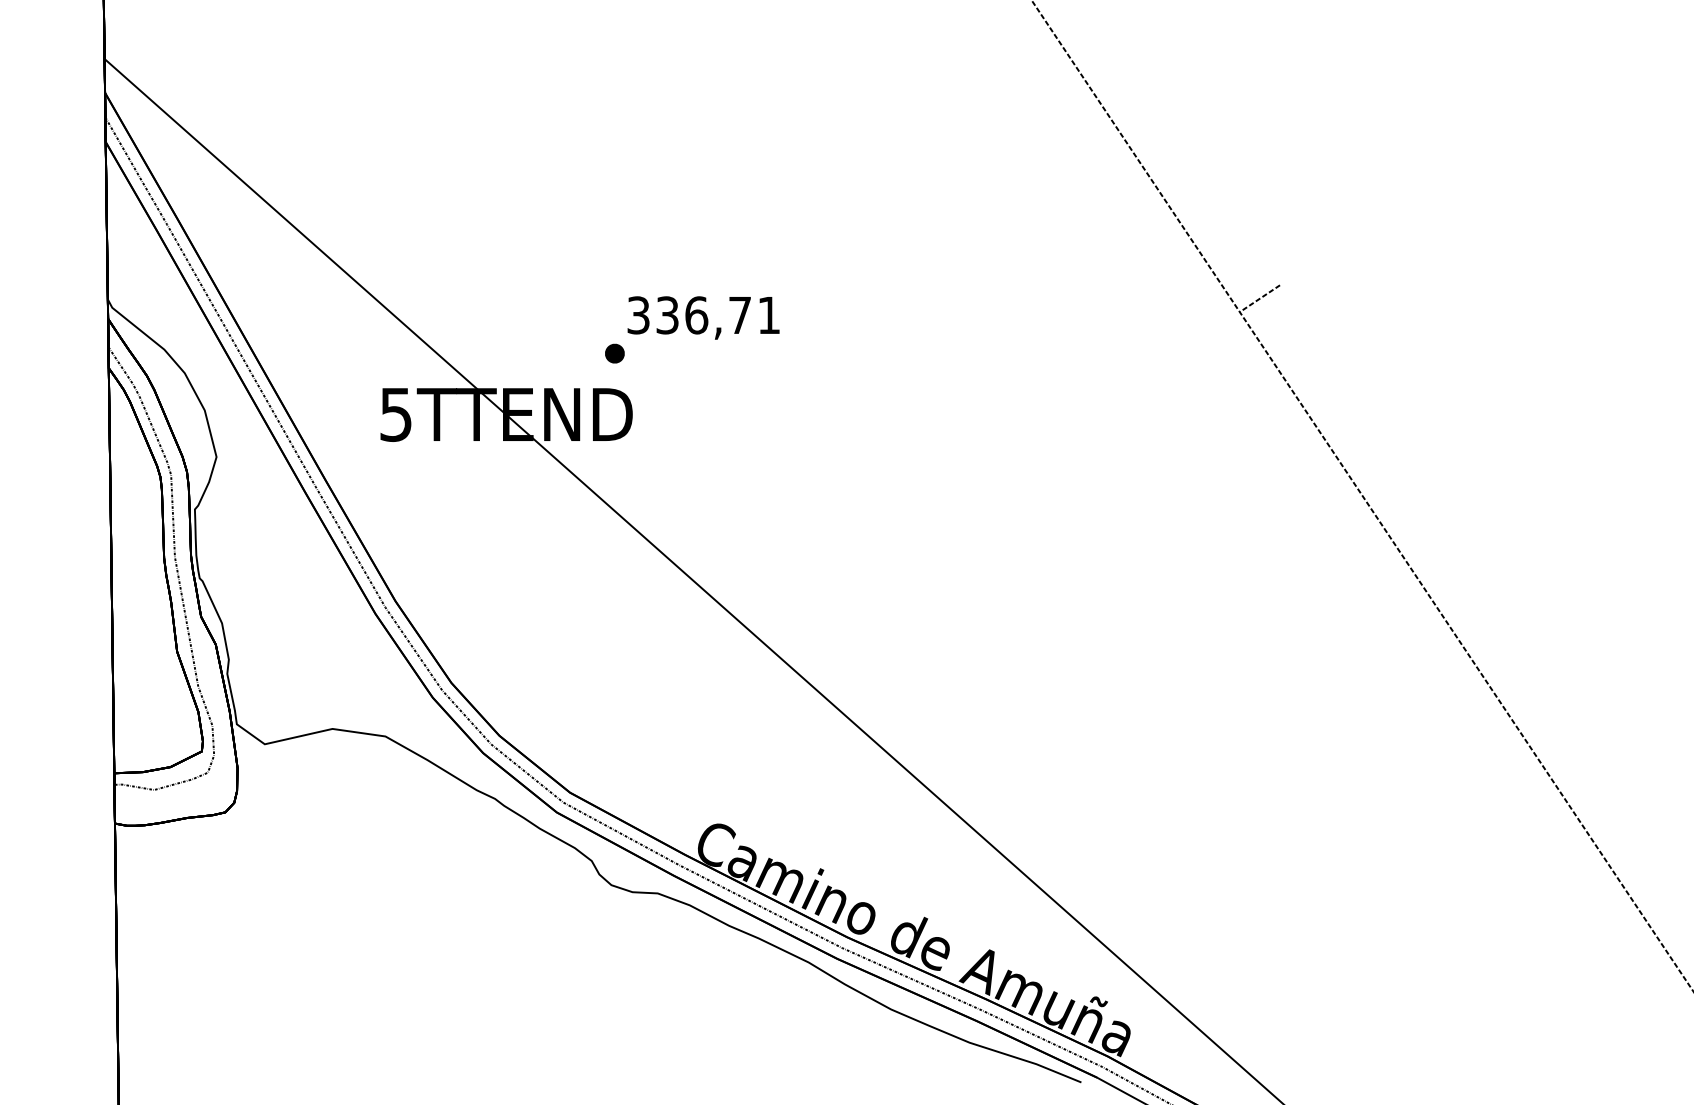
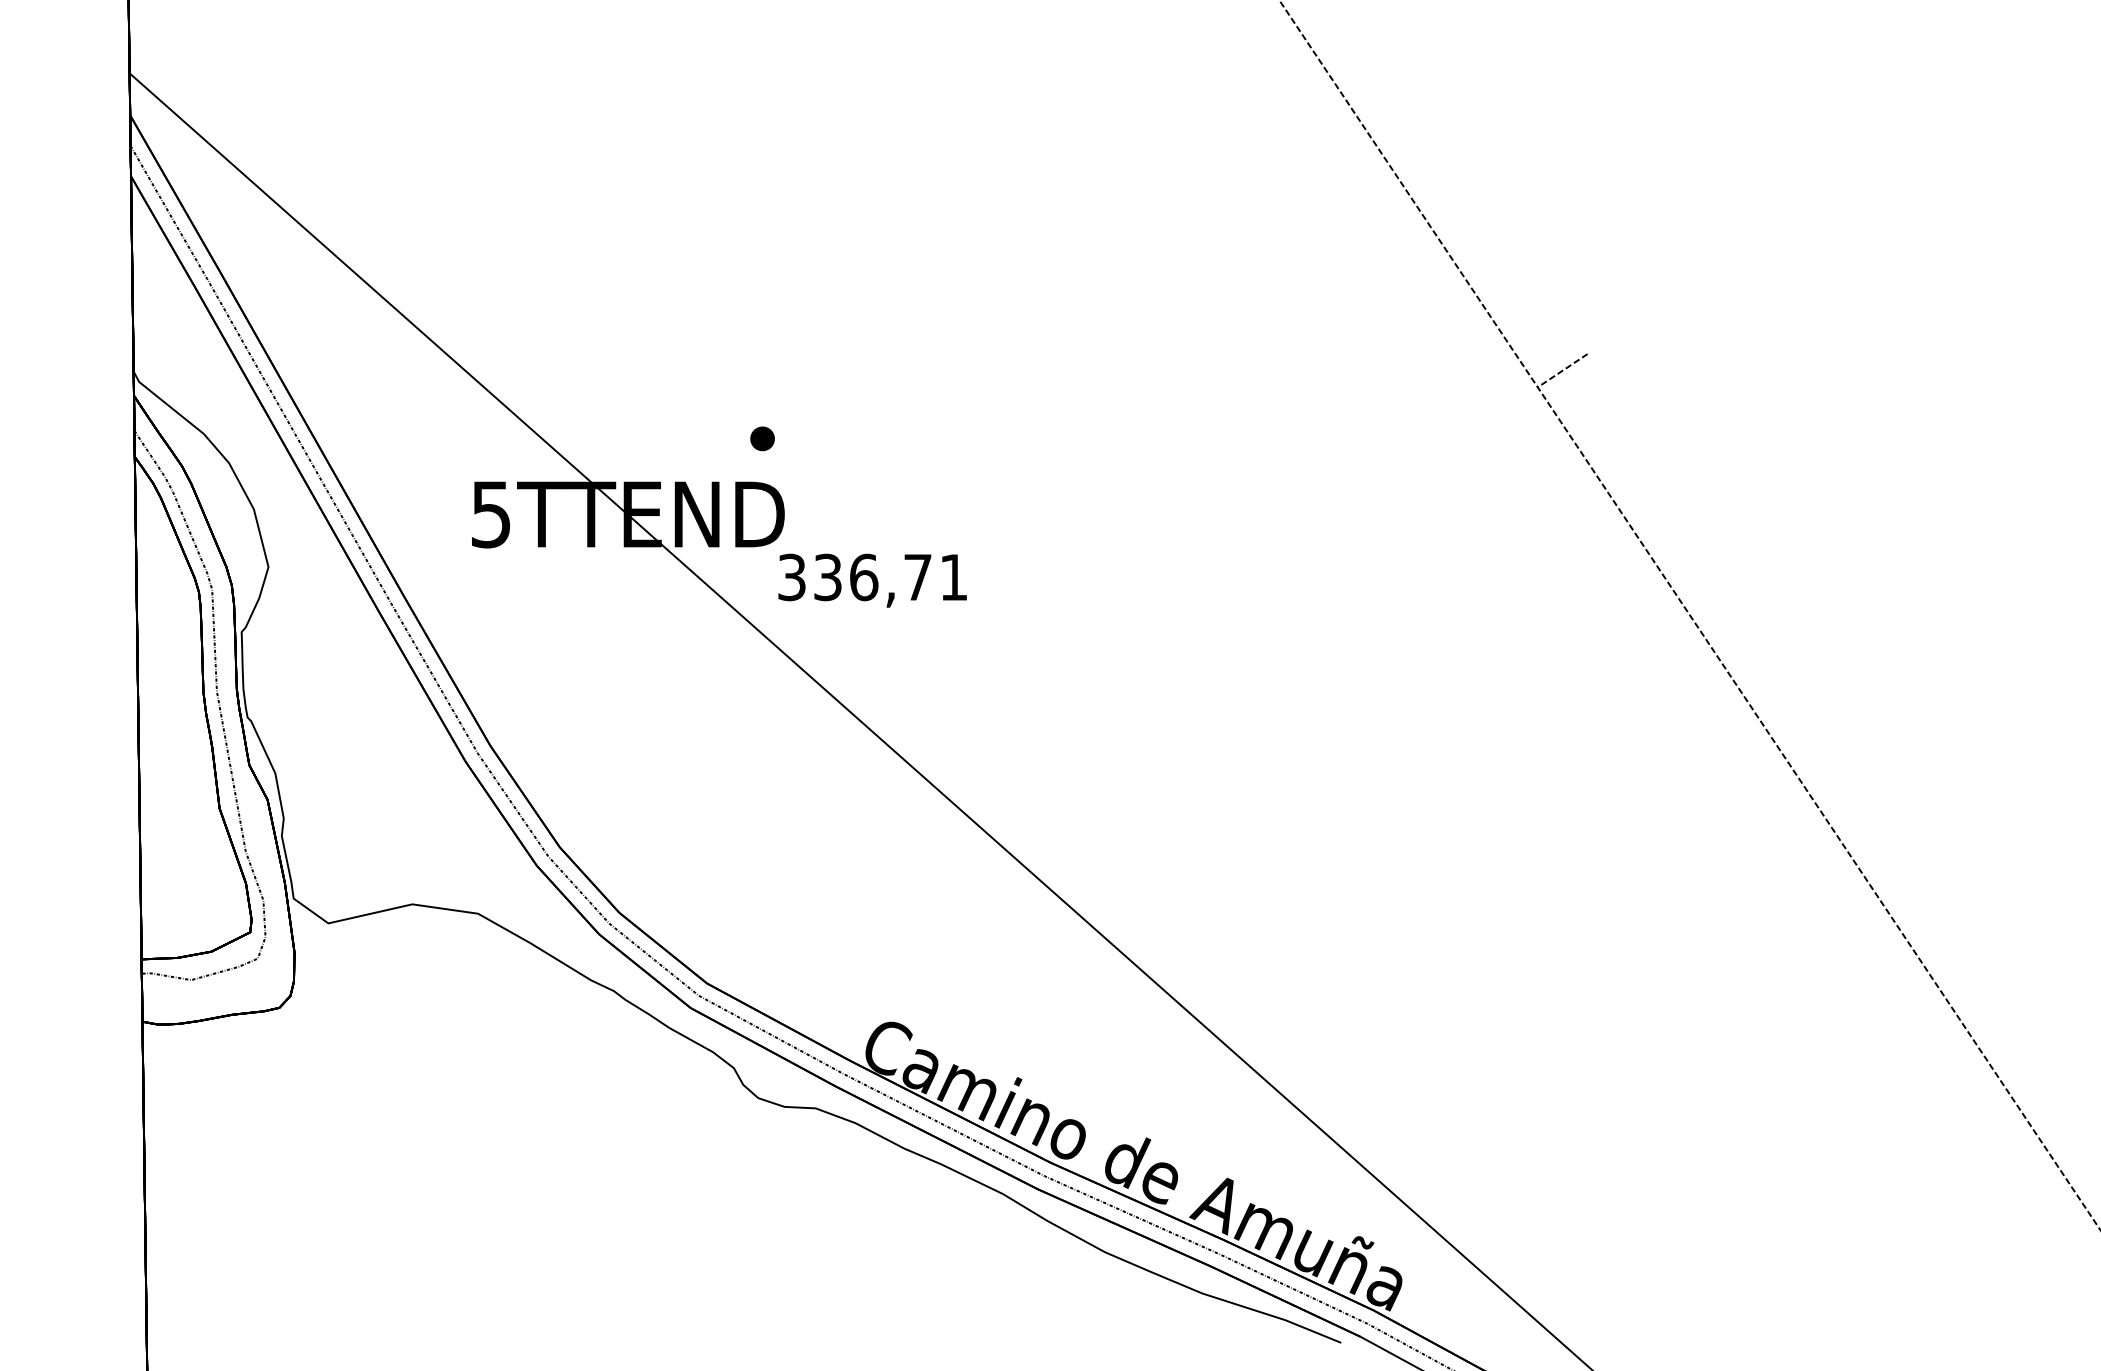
text: (703, 317) -> (872, 580), moved

